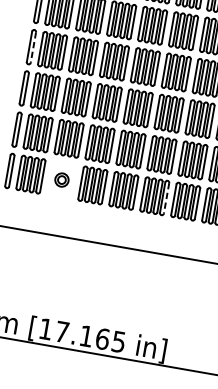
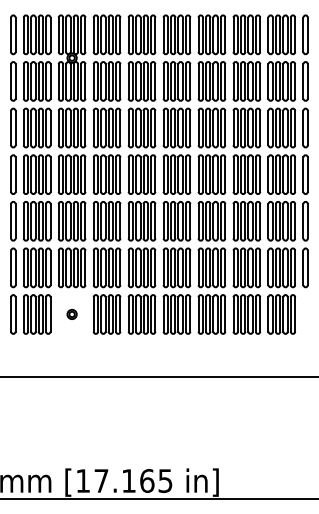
line: (33, 48) -> (15, 175), dashed -> solid
part: (61, 179) -> (71, 314), size x0.62
line: (166, 198) -> (190, 314), dashed -> solid

